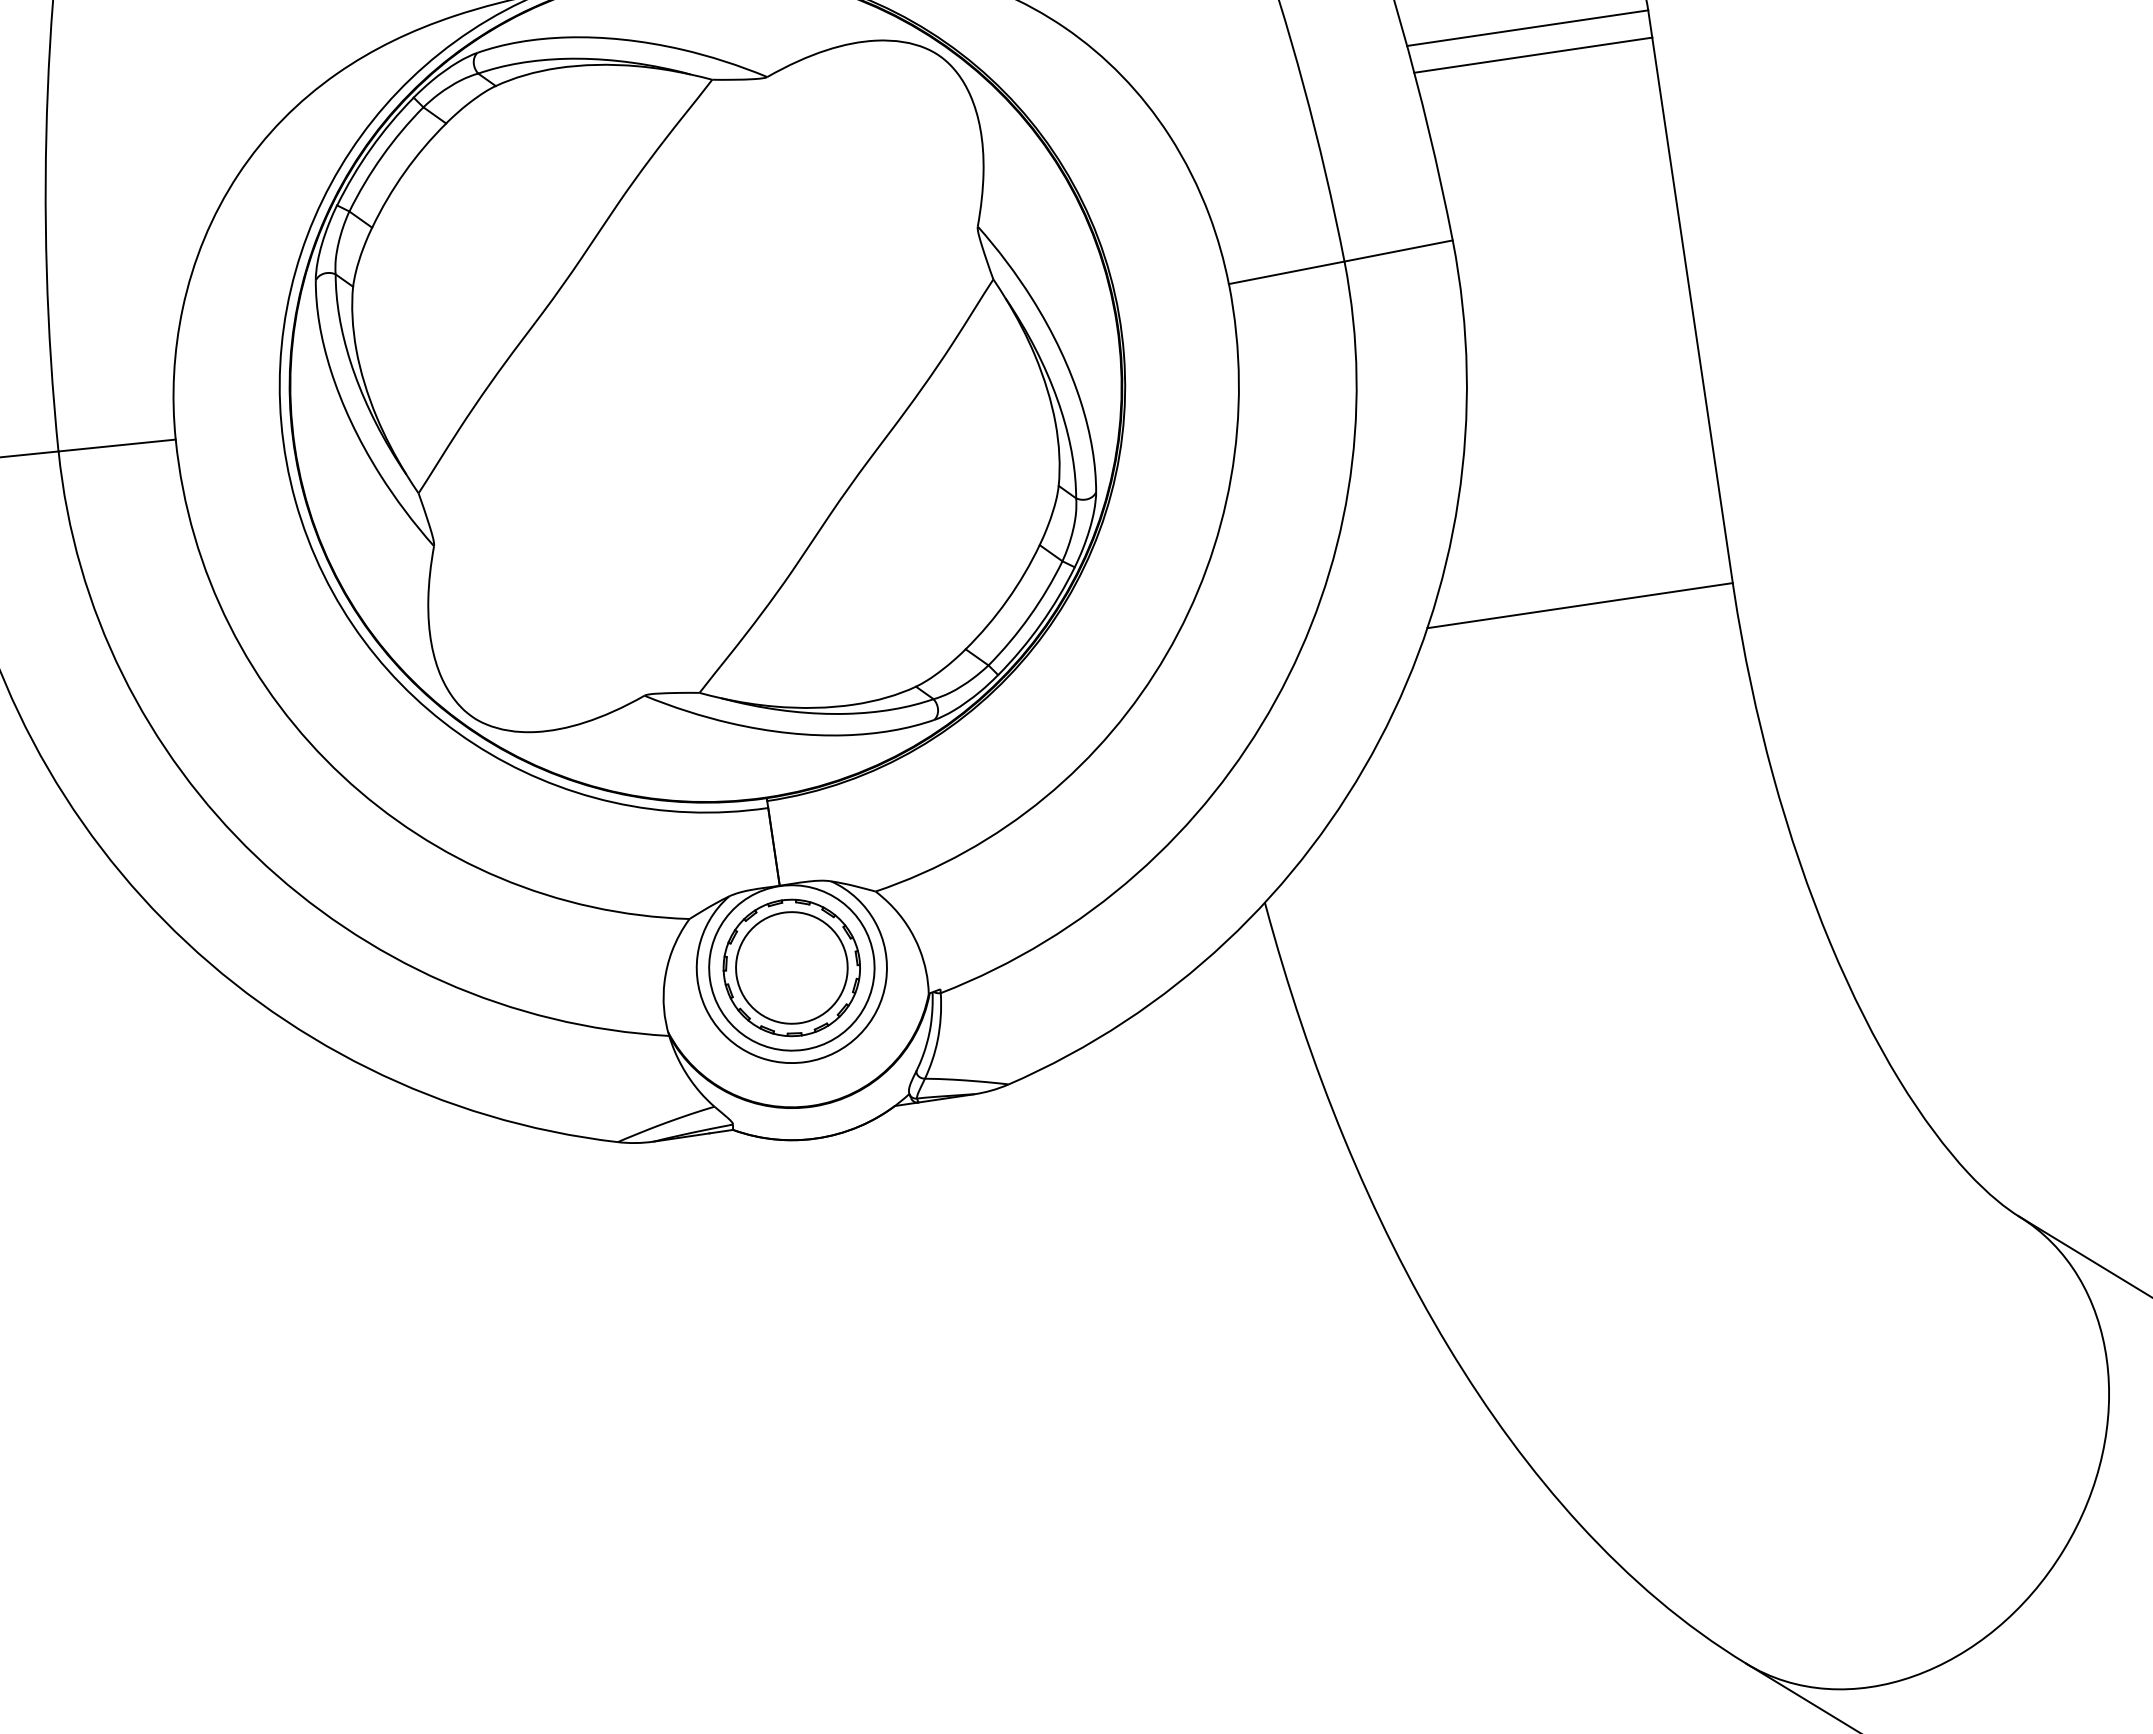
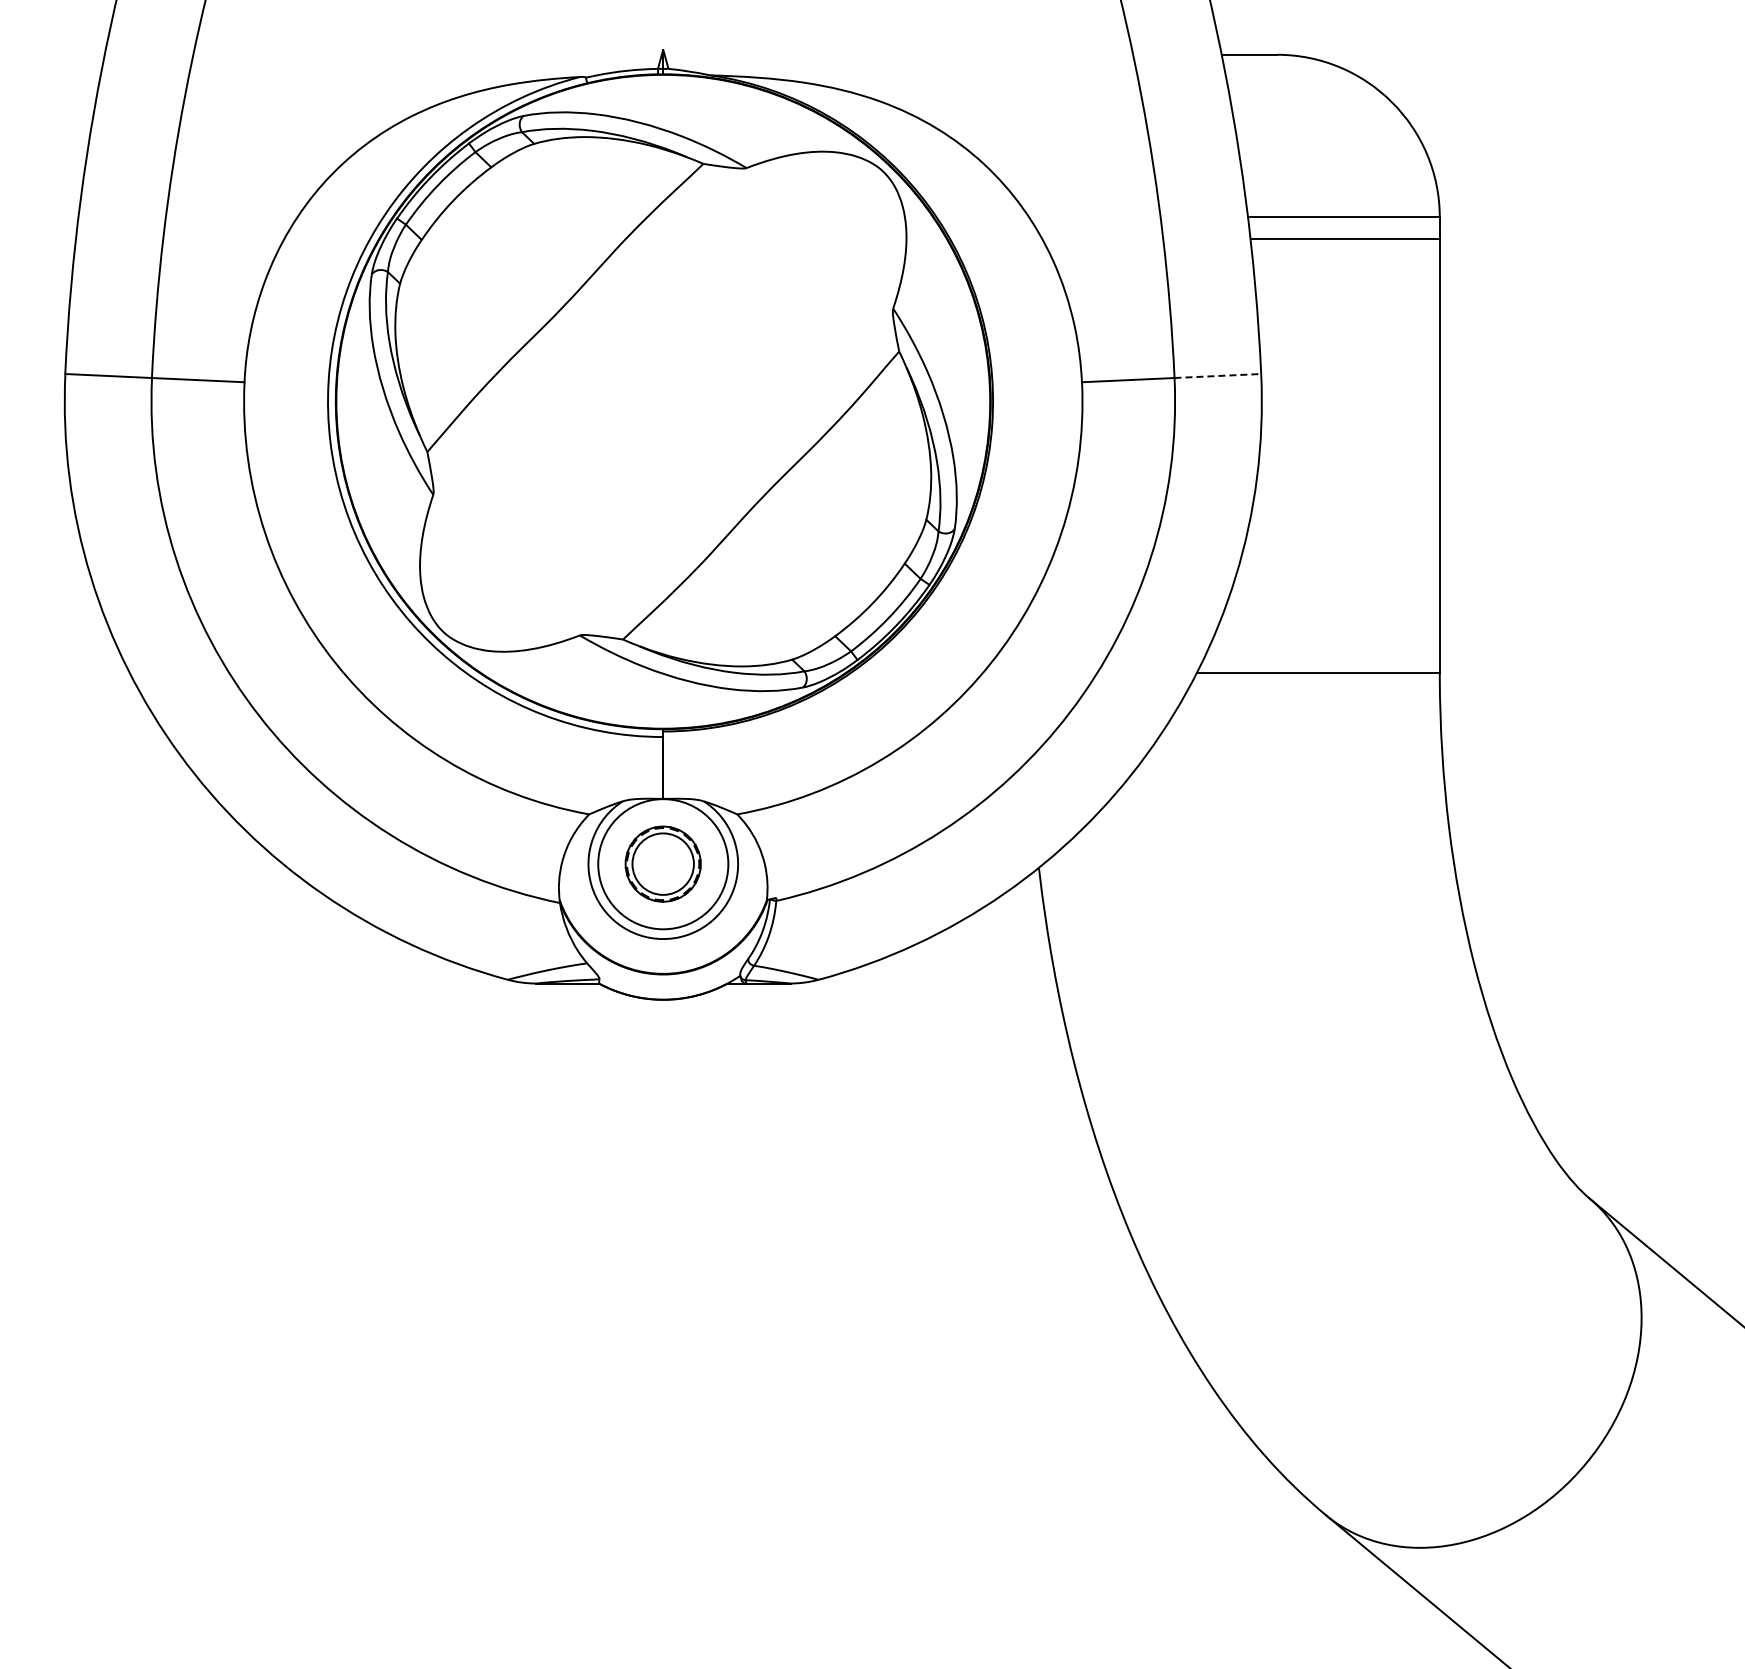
line: (1399, 251) -> (1218, 376), solid -> dashed
part: (790, 967) -> (662, 863), size x0.7

